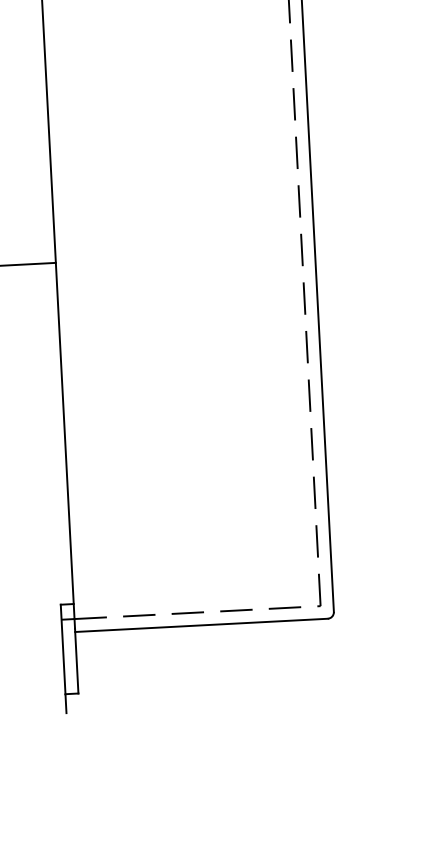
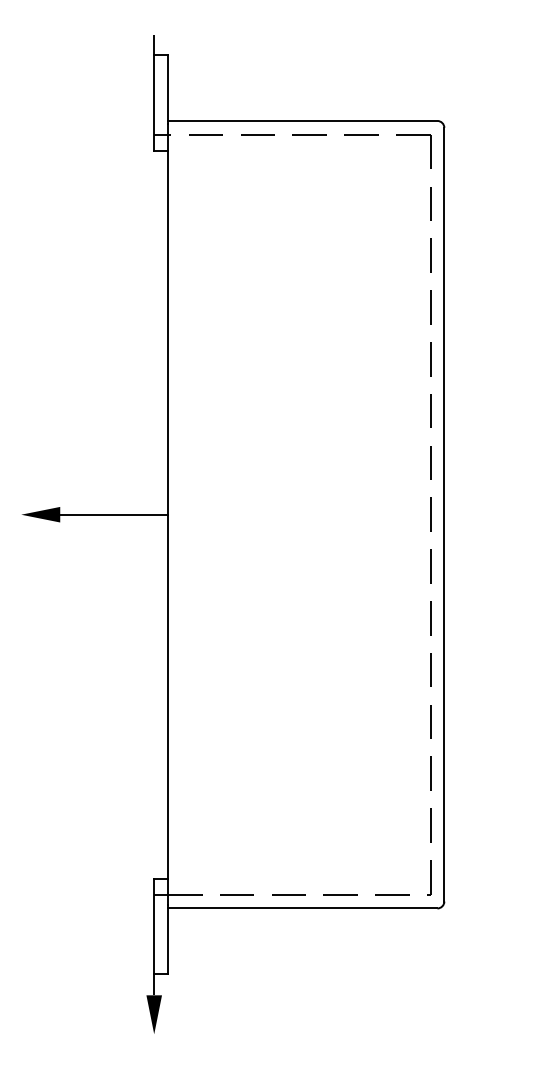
fill: (67, 732) -> (154, 1014), added

